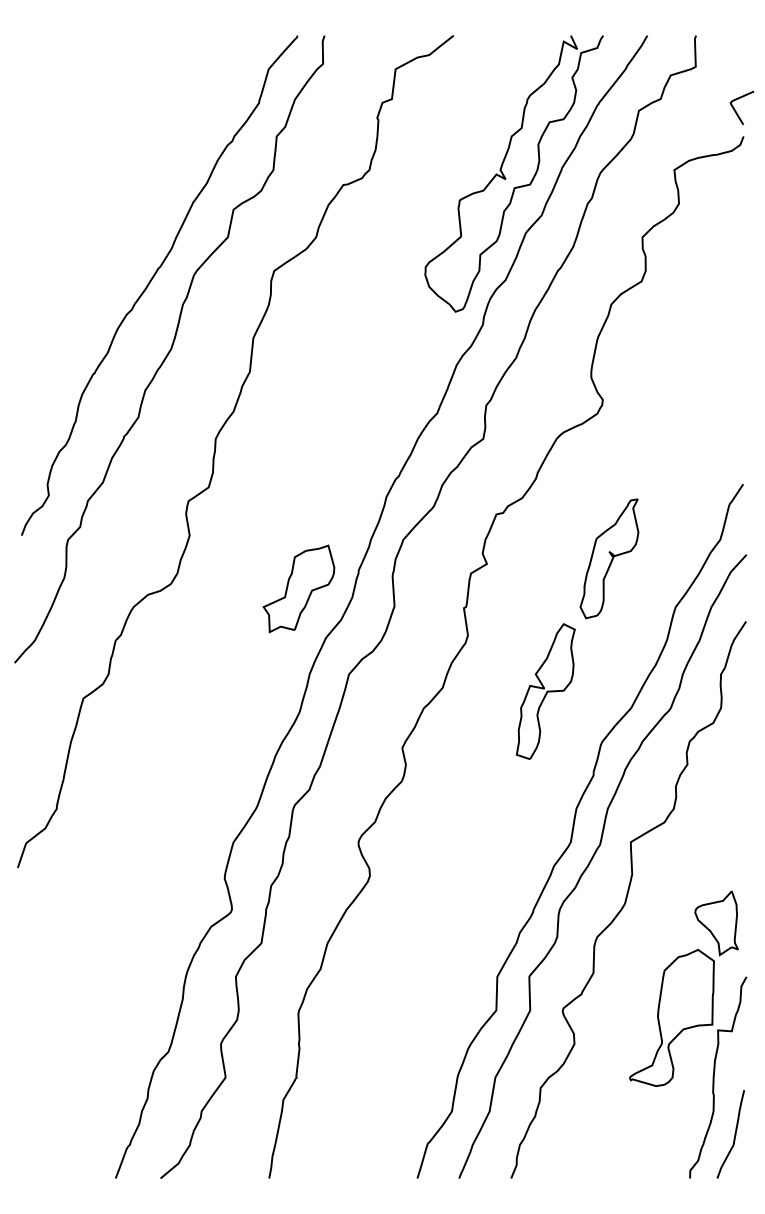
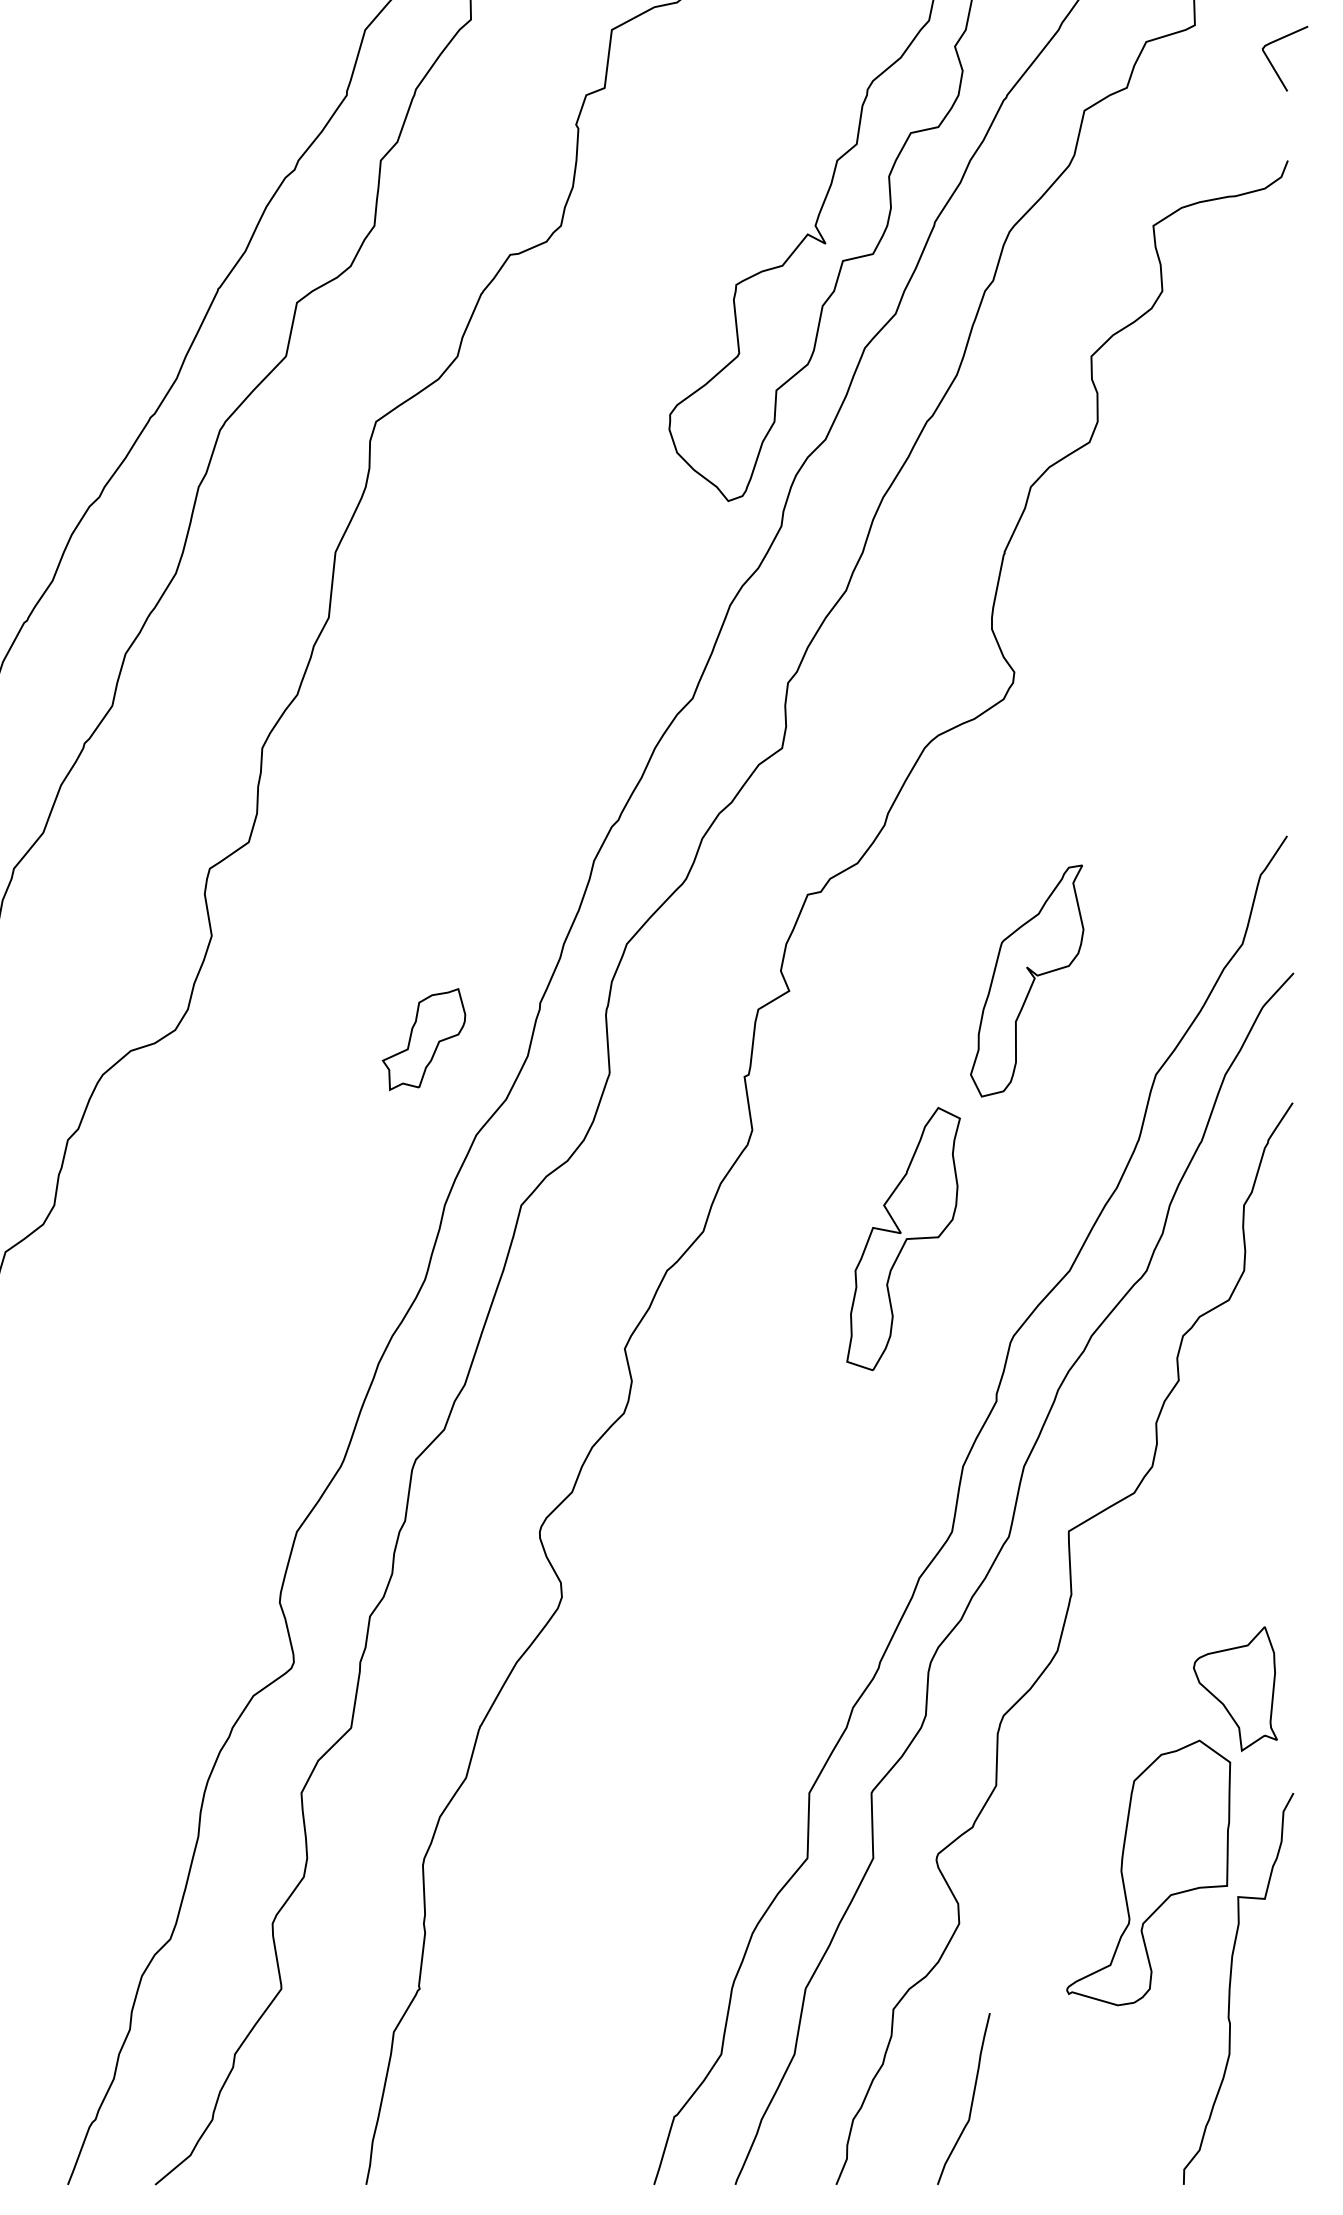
curve: (735, 109) -> (1272, 61), moved
part: (298, 588) -> (423, 1038), size x0.6
curve: (734, 1134) -> (970, 2099), moved

